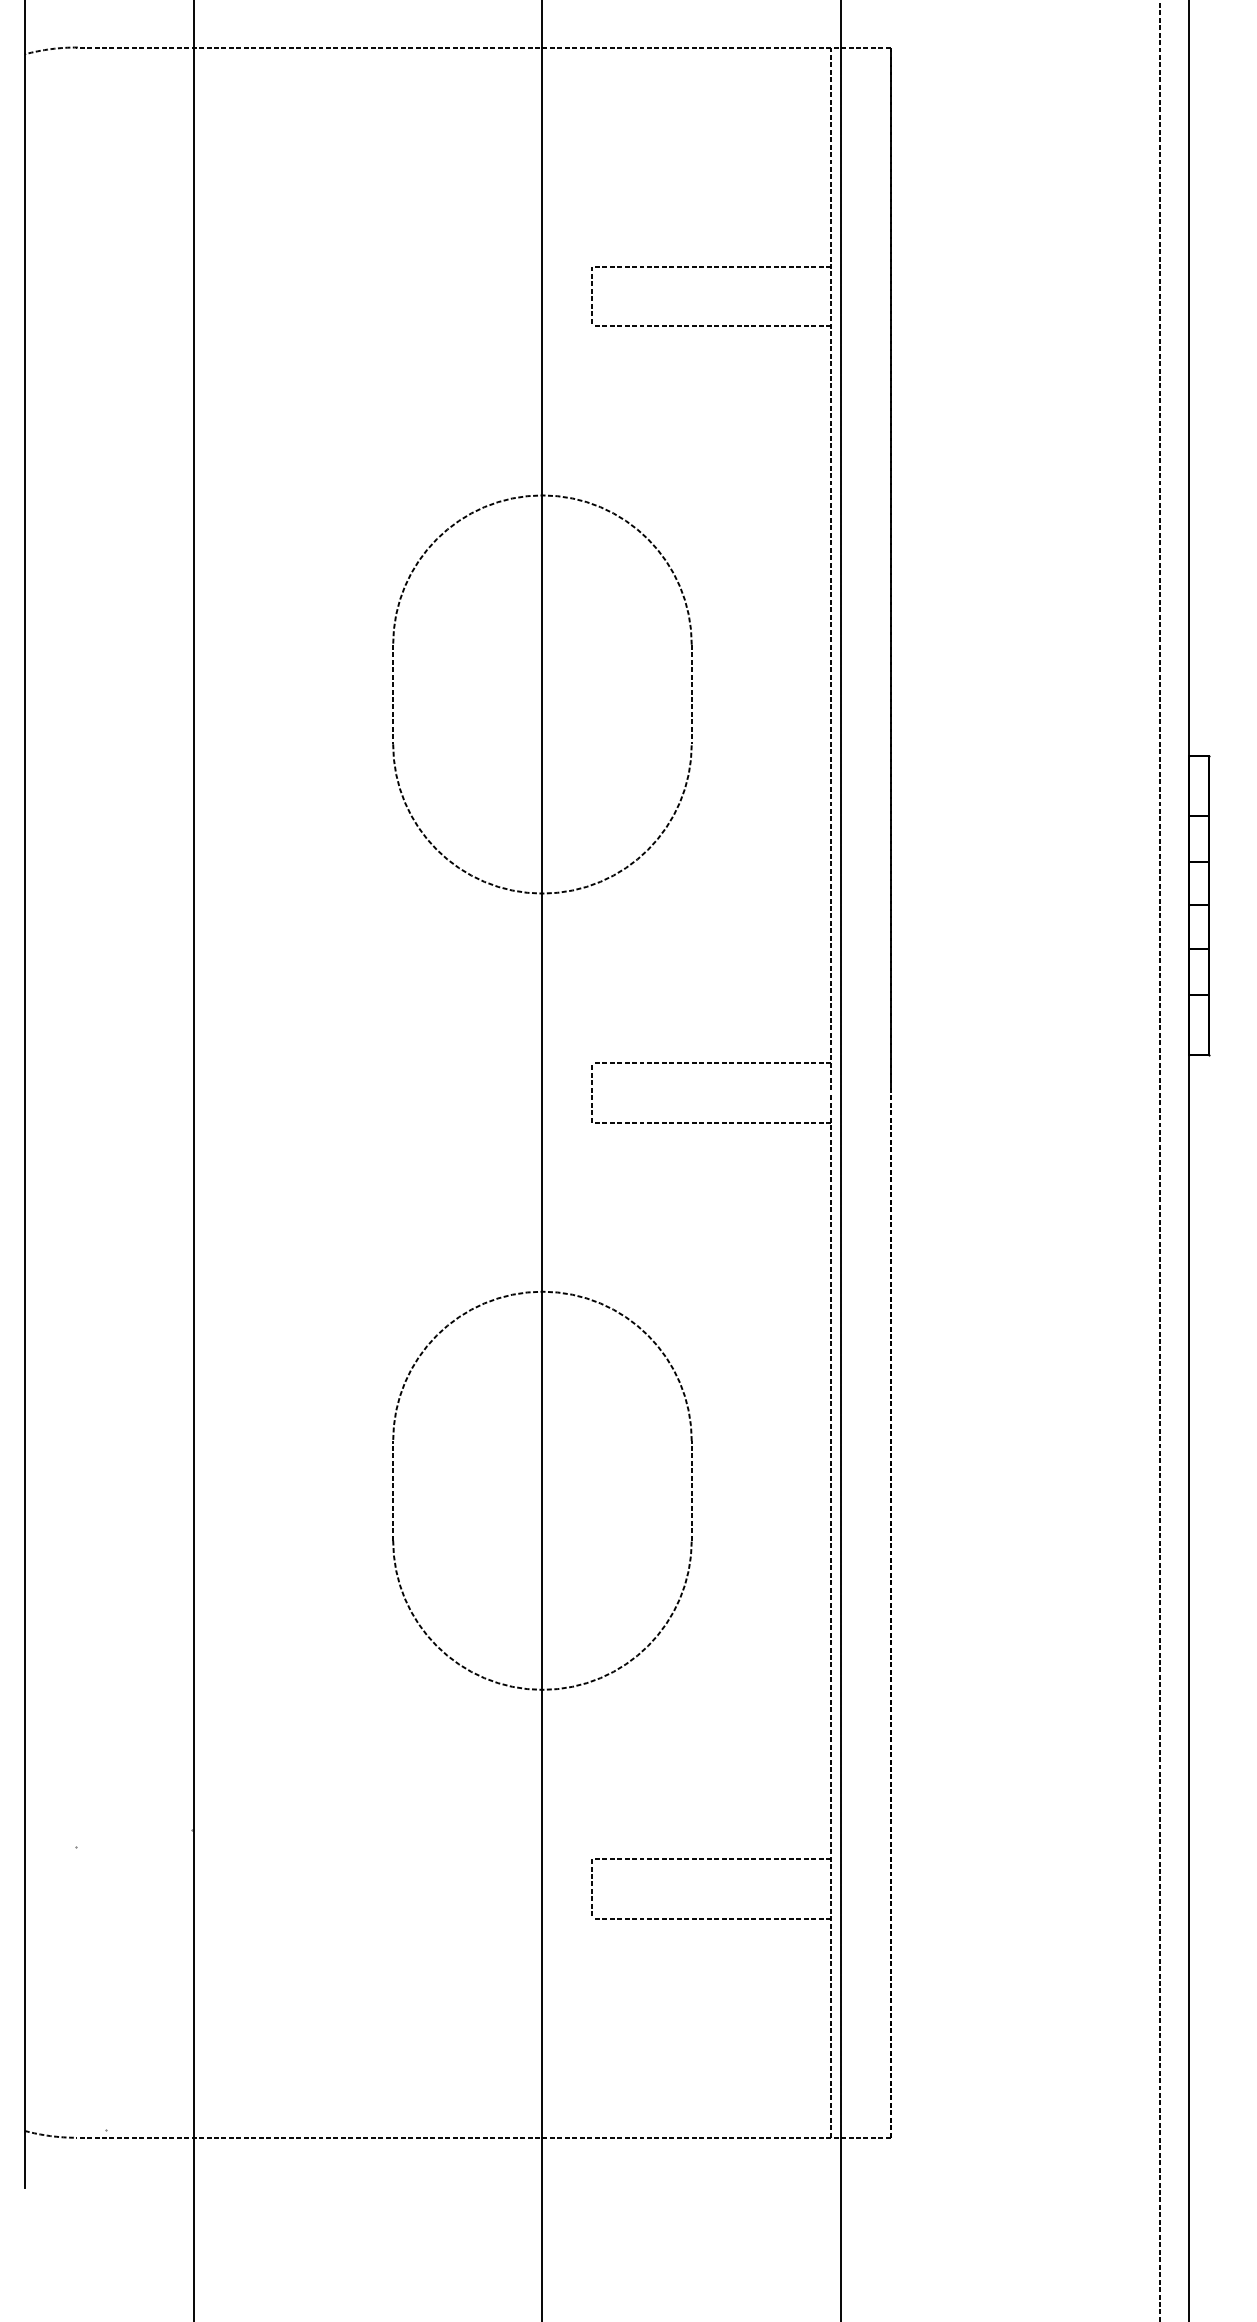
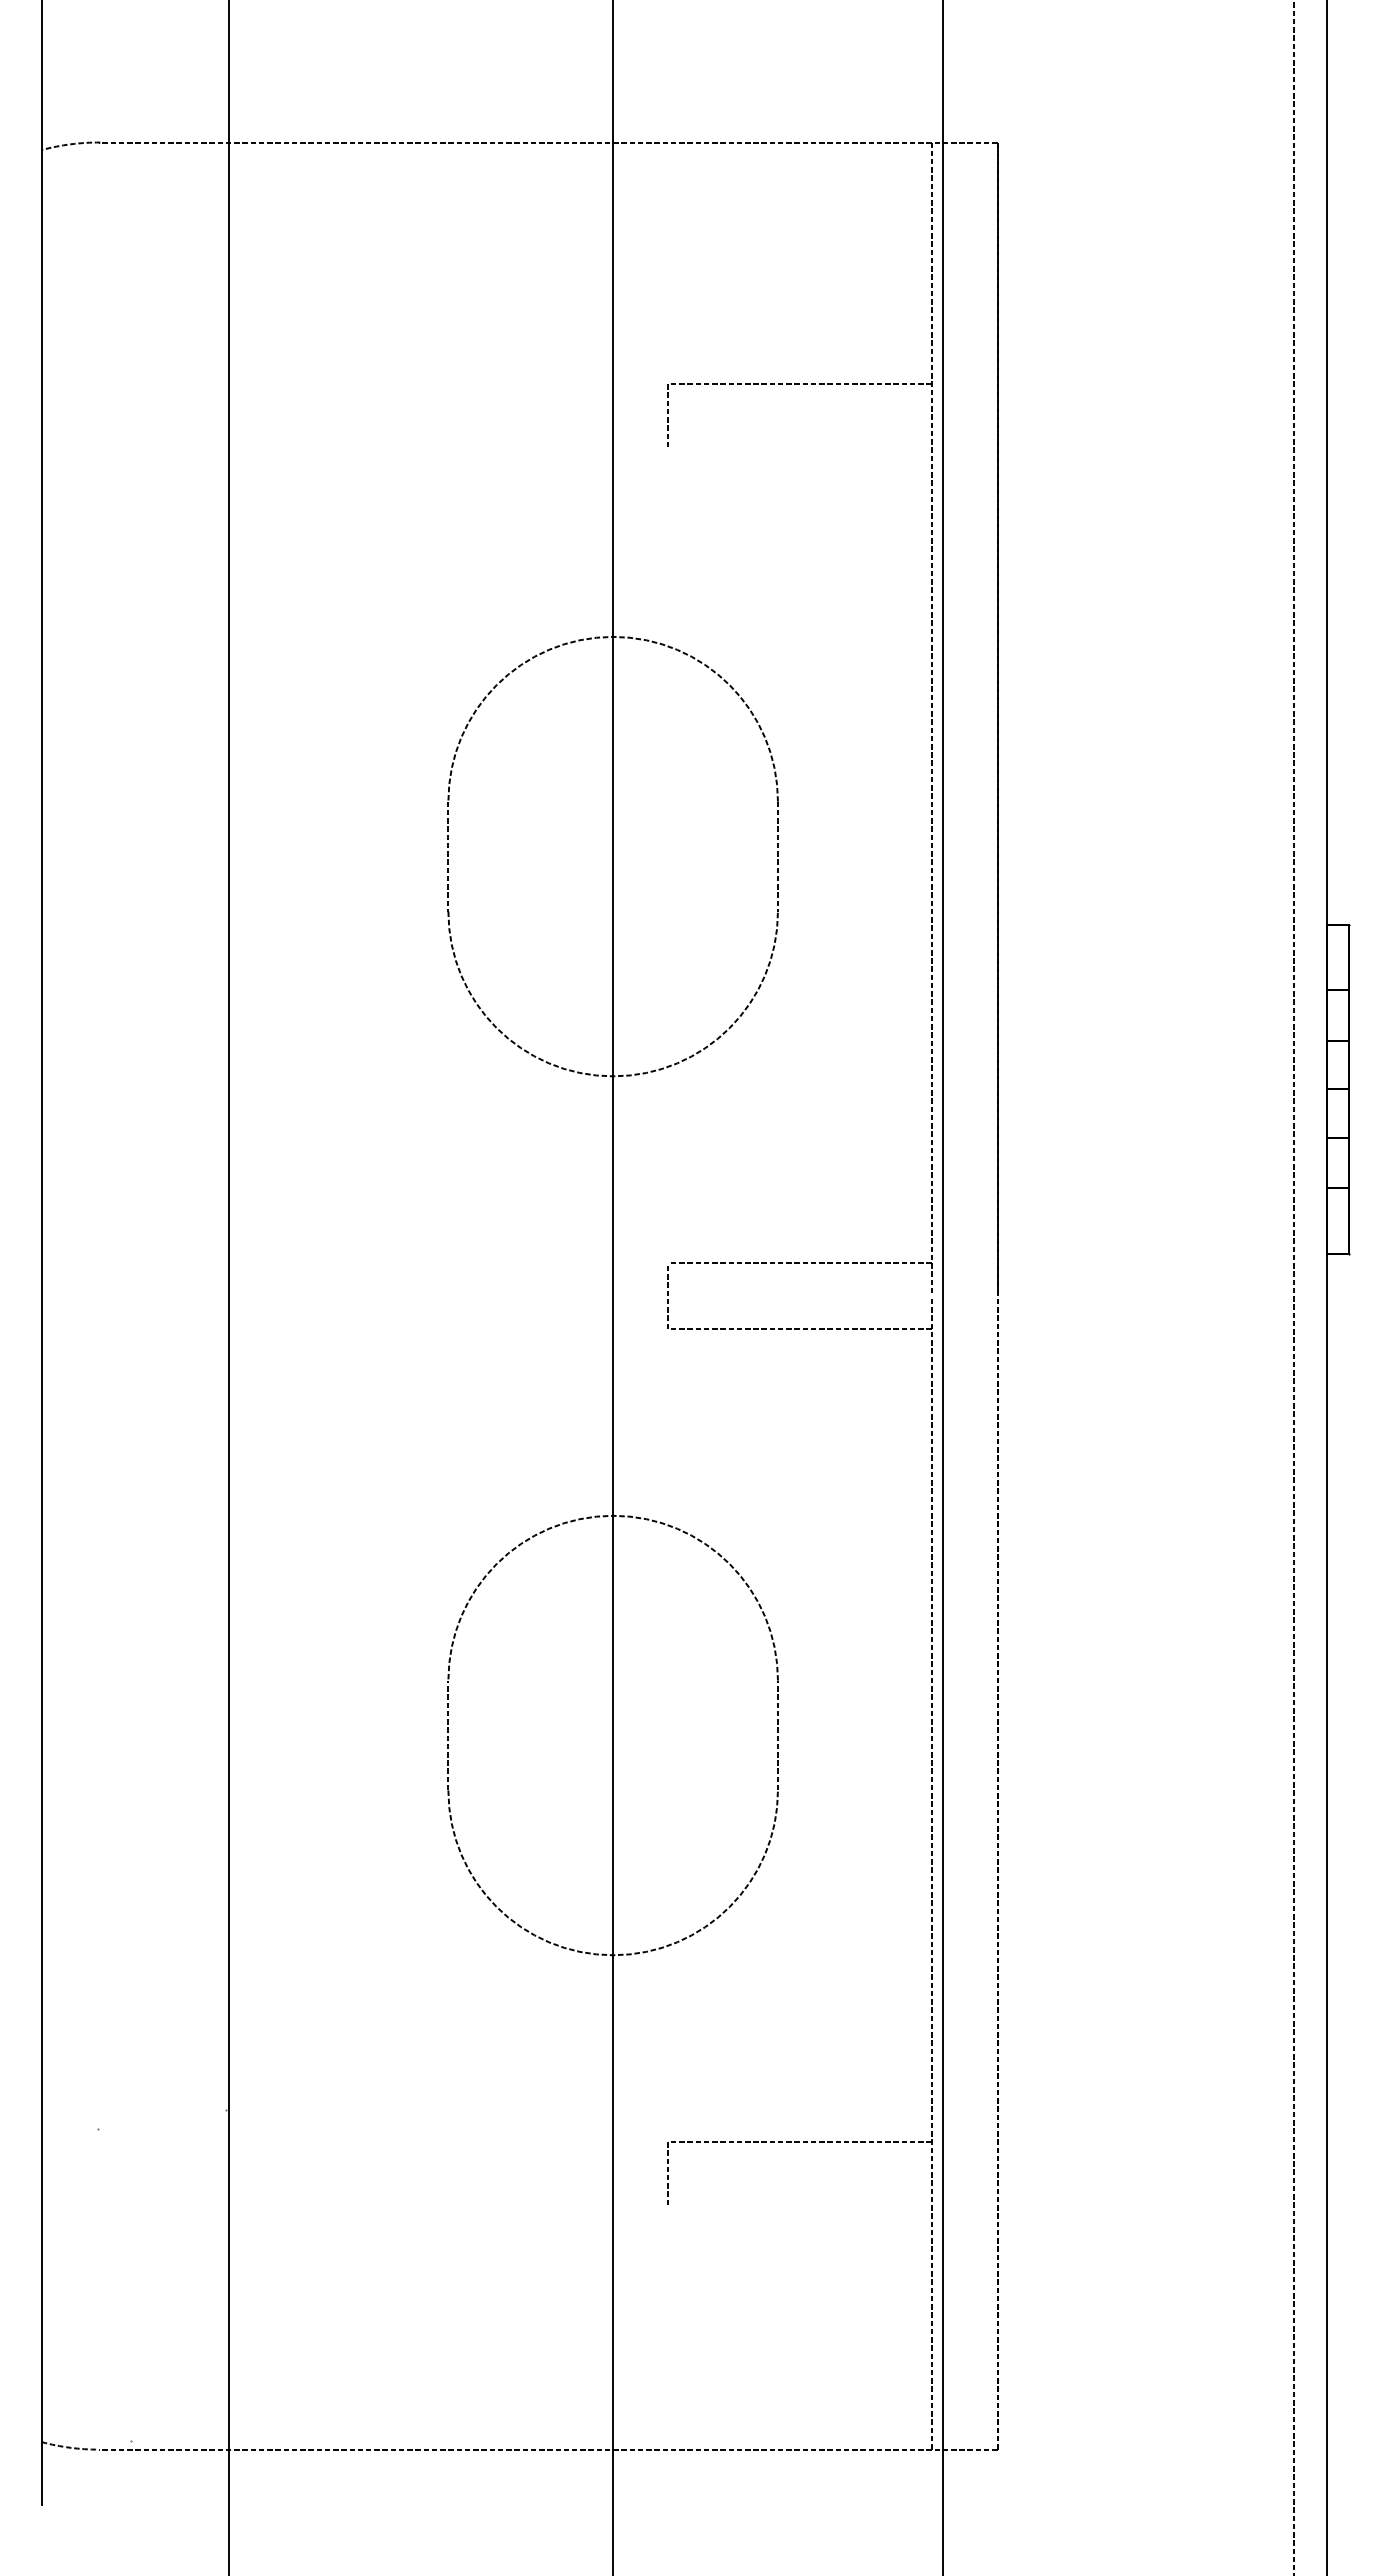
line: (711, 326) -> (799, 450), removed
line: (711, 1918) -> (799, 2207), removed

